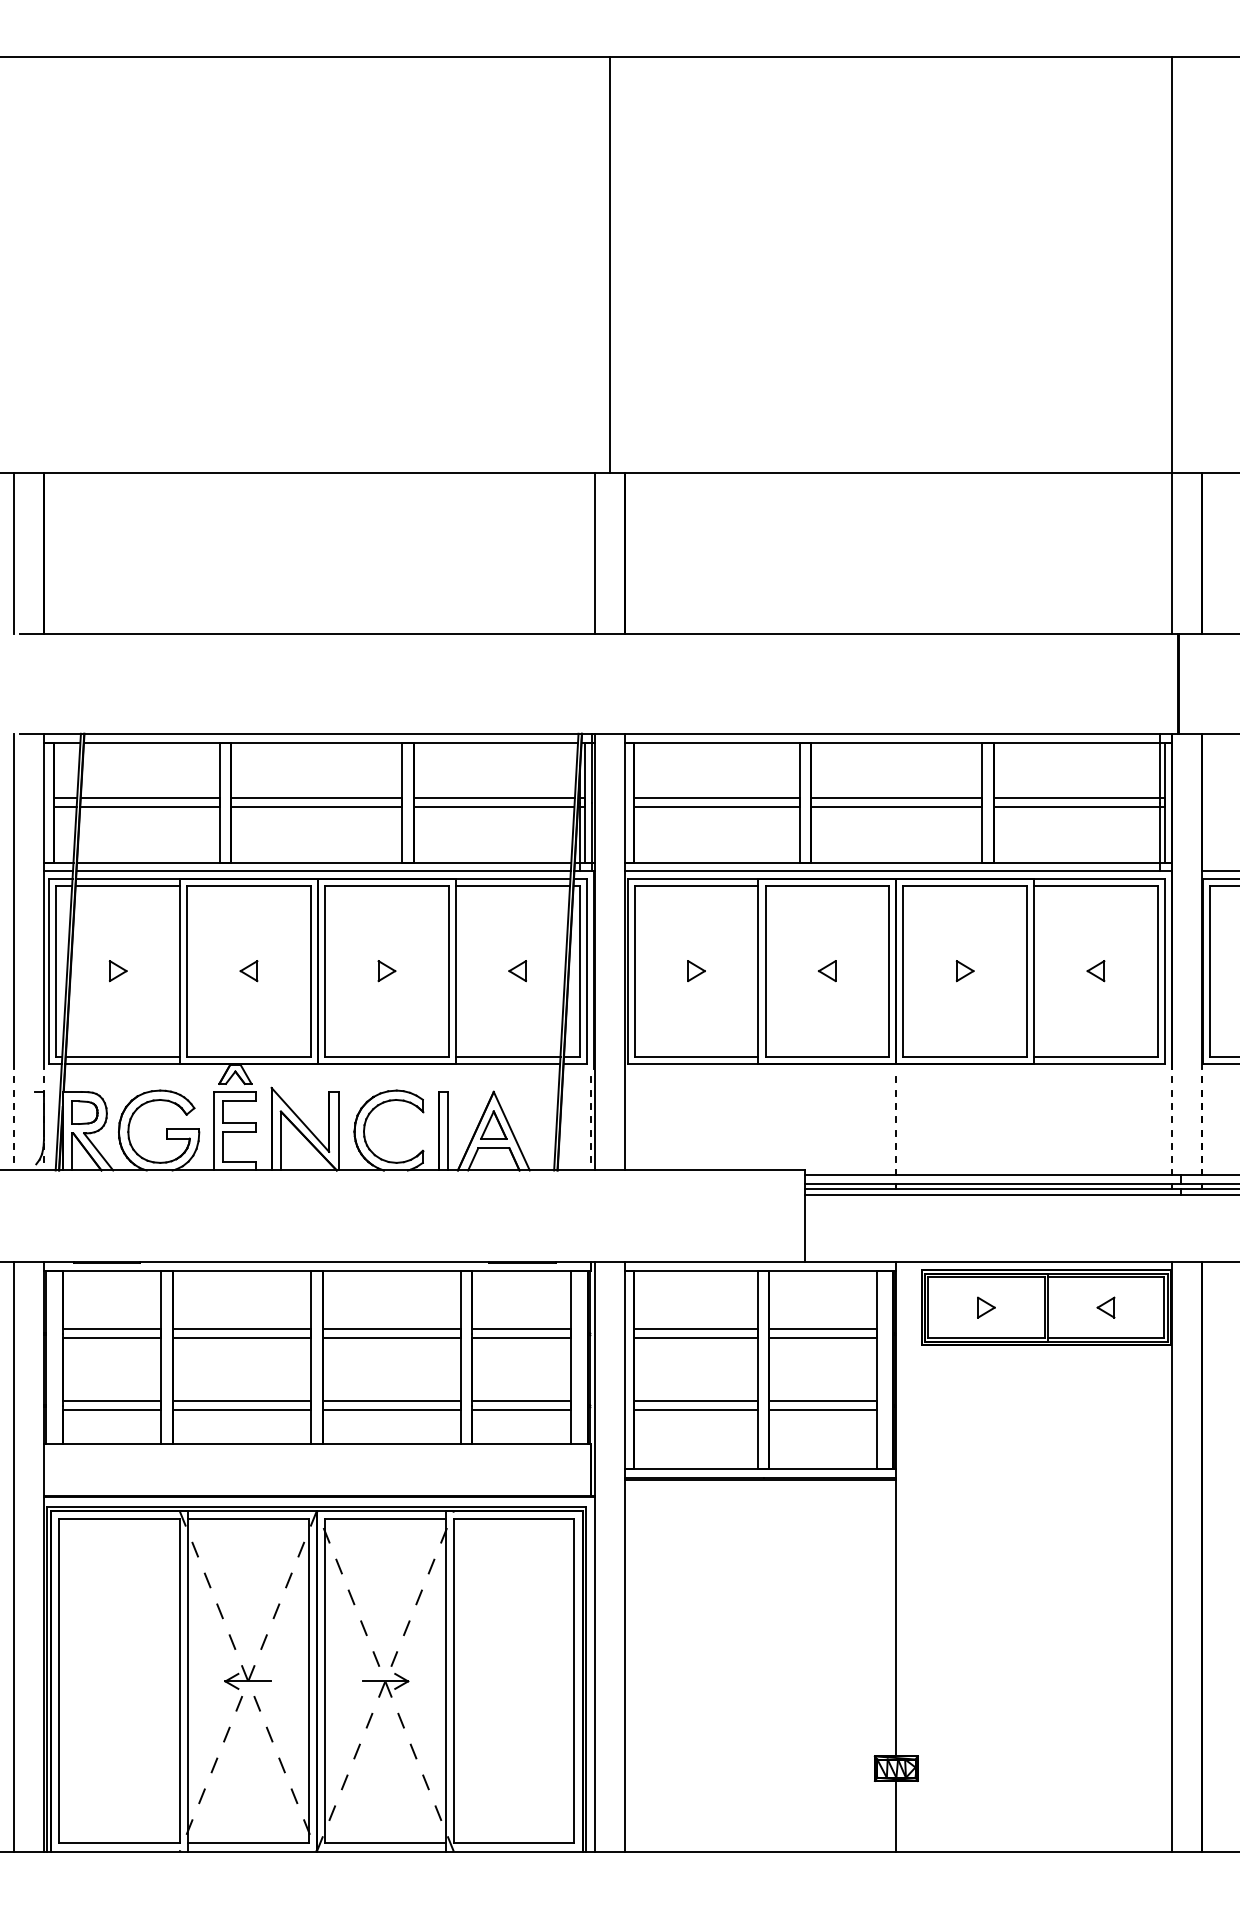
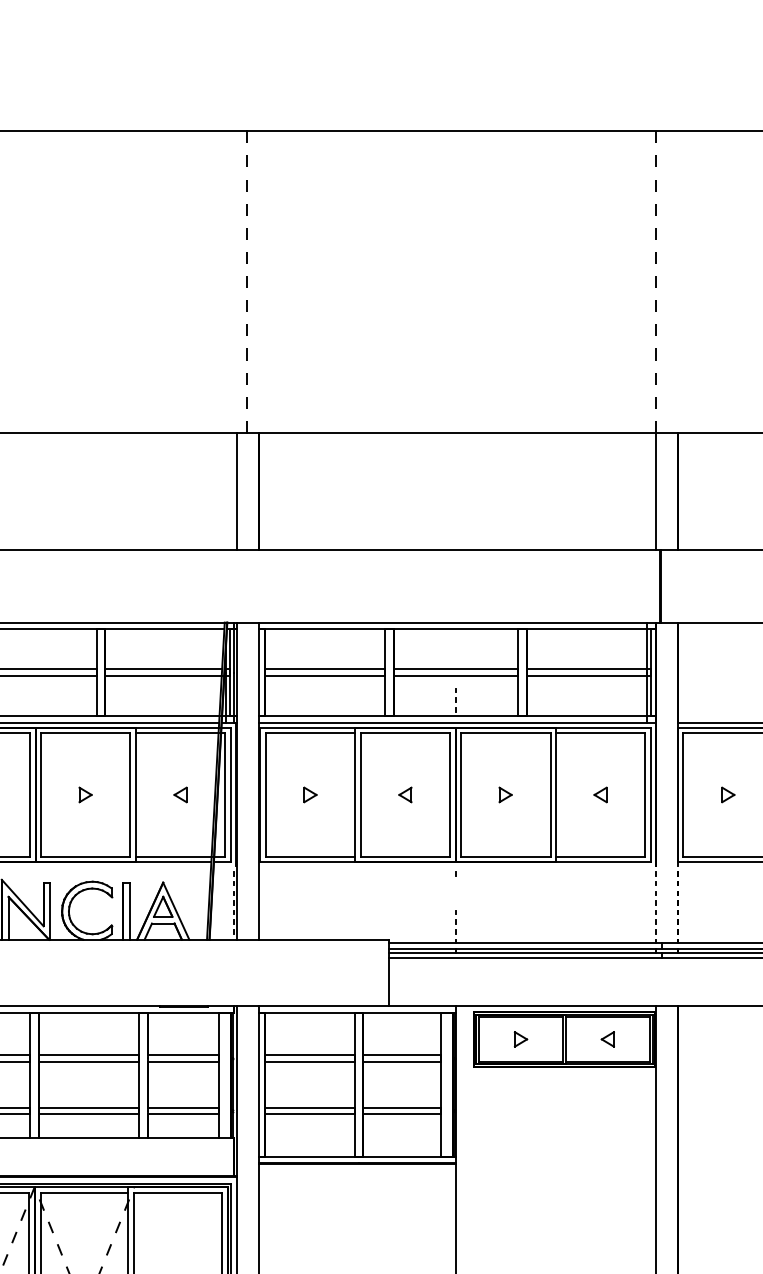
line: (609, 264) -> (247, 281), solid -> dashed
line: (1172, 264) -> (656, 281), solid -> dashed
line: (895, 1106) -> (454, 700), moved

